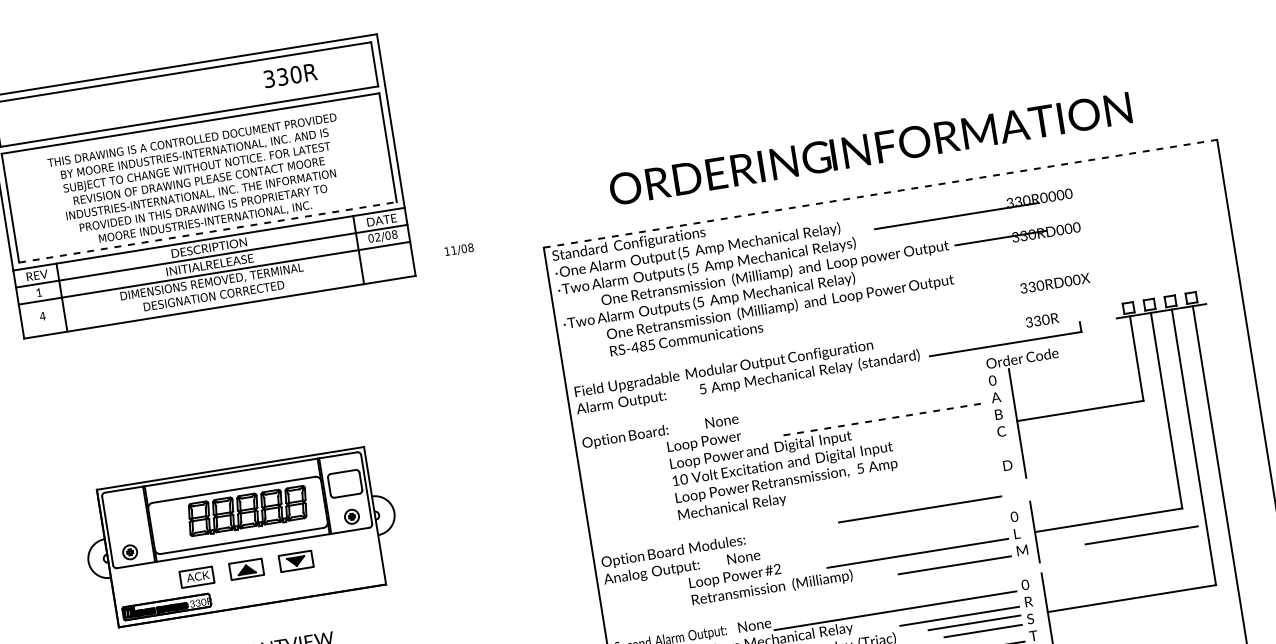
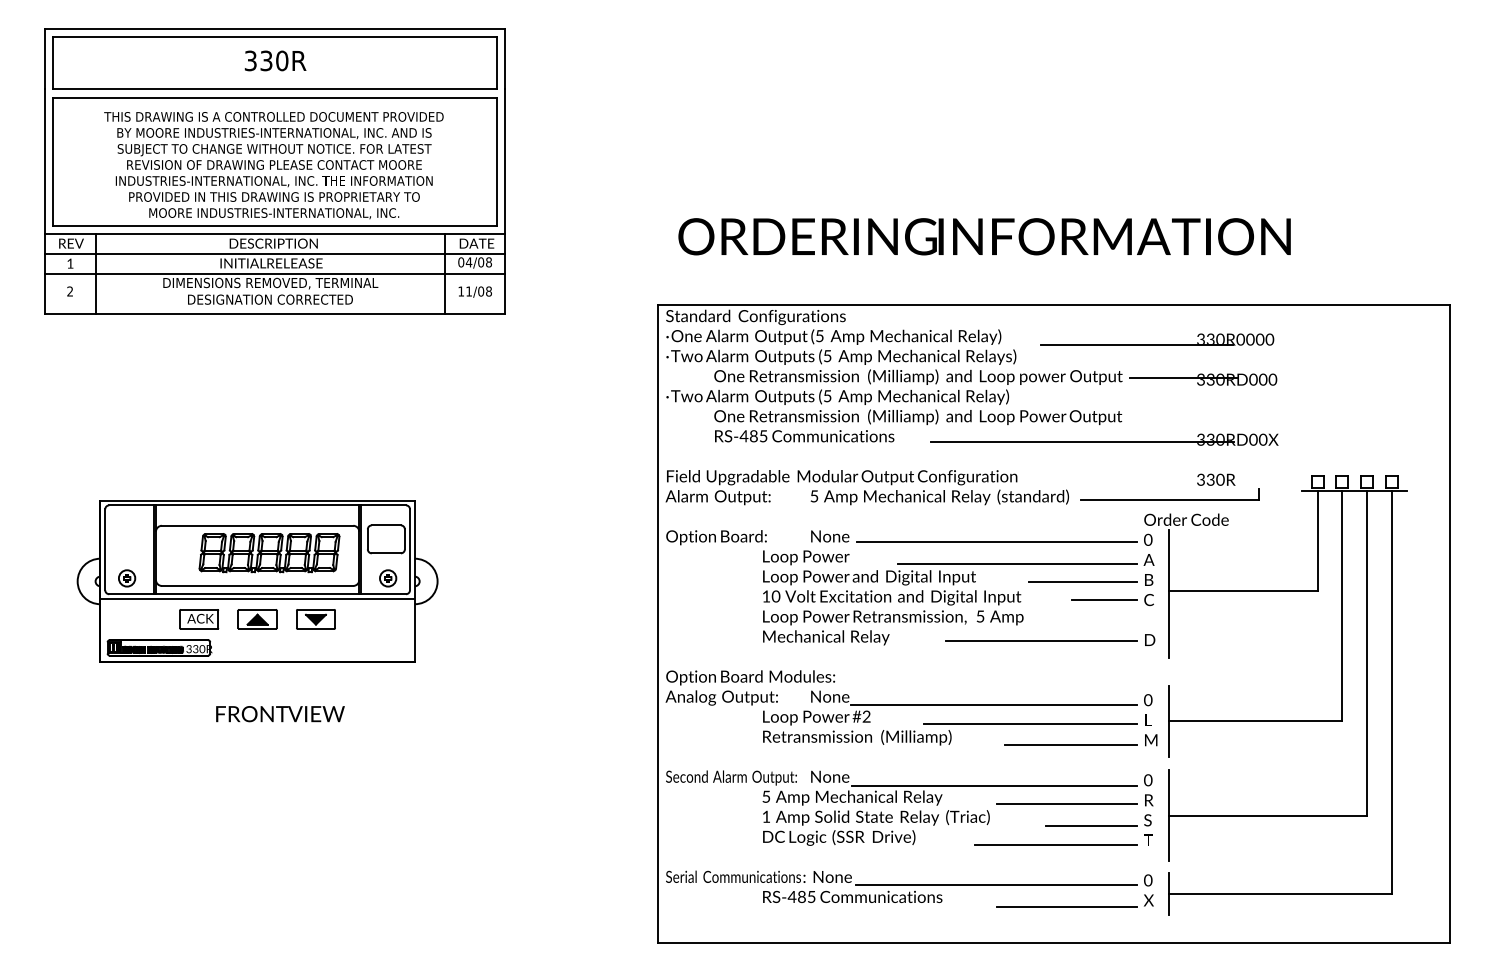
text: (290, 75) -> (275, 60), moved
text: (870, 148) -> (984, 236), moved
line: (880, 193) -> (1054, 304), dashed -> solid
line: (208, 232) -> (275, 225), dashed -> solid
text: (377, 237) -> (468, 262), 02/08 -> 04/08
text: (458, 249) -> (474, 291), moved
line: (923, 305) -> (1082, 441), added
text: (43, 316) -> (70, 291), 4 -> 2
line: (864, 403) -> (996, 542), added
line: (885, 419) -> (1018, 564), dashed -> solid
line: (963, 437) -> (1104, 599), added
line: (920, 508) -> (1041, 640), moved
line: (1141, 535) -> (1290, 744), removed
line: (883, 542) -> (993, 705), added
line: (243, 551) -> (257, 598), added
line: (974, 622) -> (1082, 581), moved

